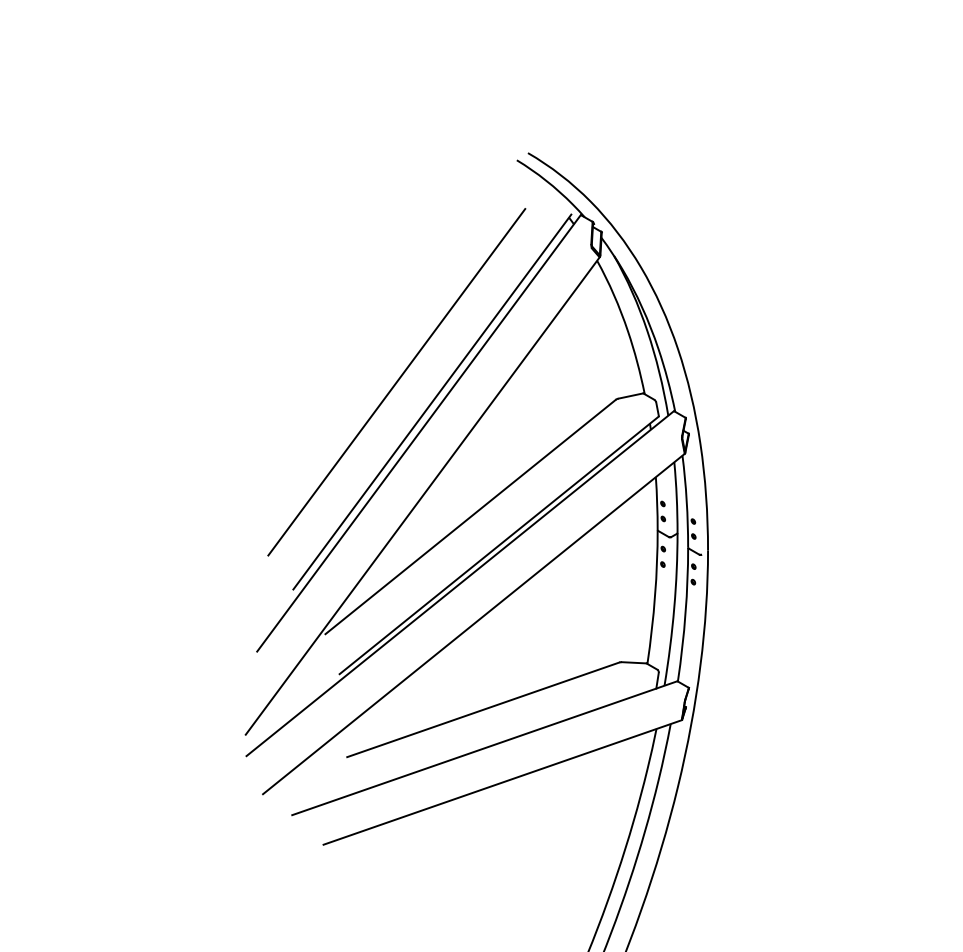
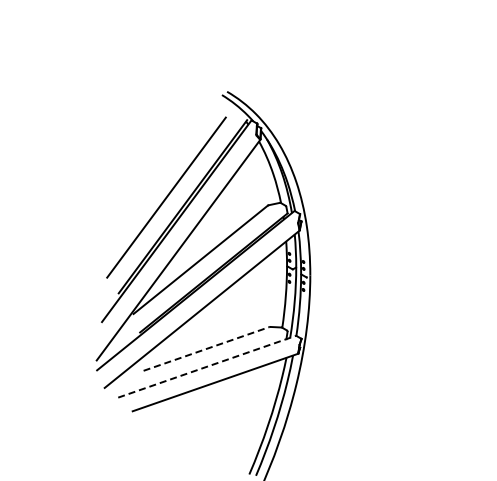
line: (483, 708) -> (206, 348), solid -> dashed
line: (485, 747) -> (207, 366), solid -> dashed

